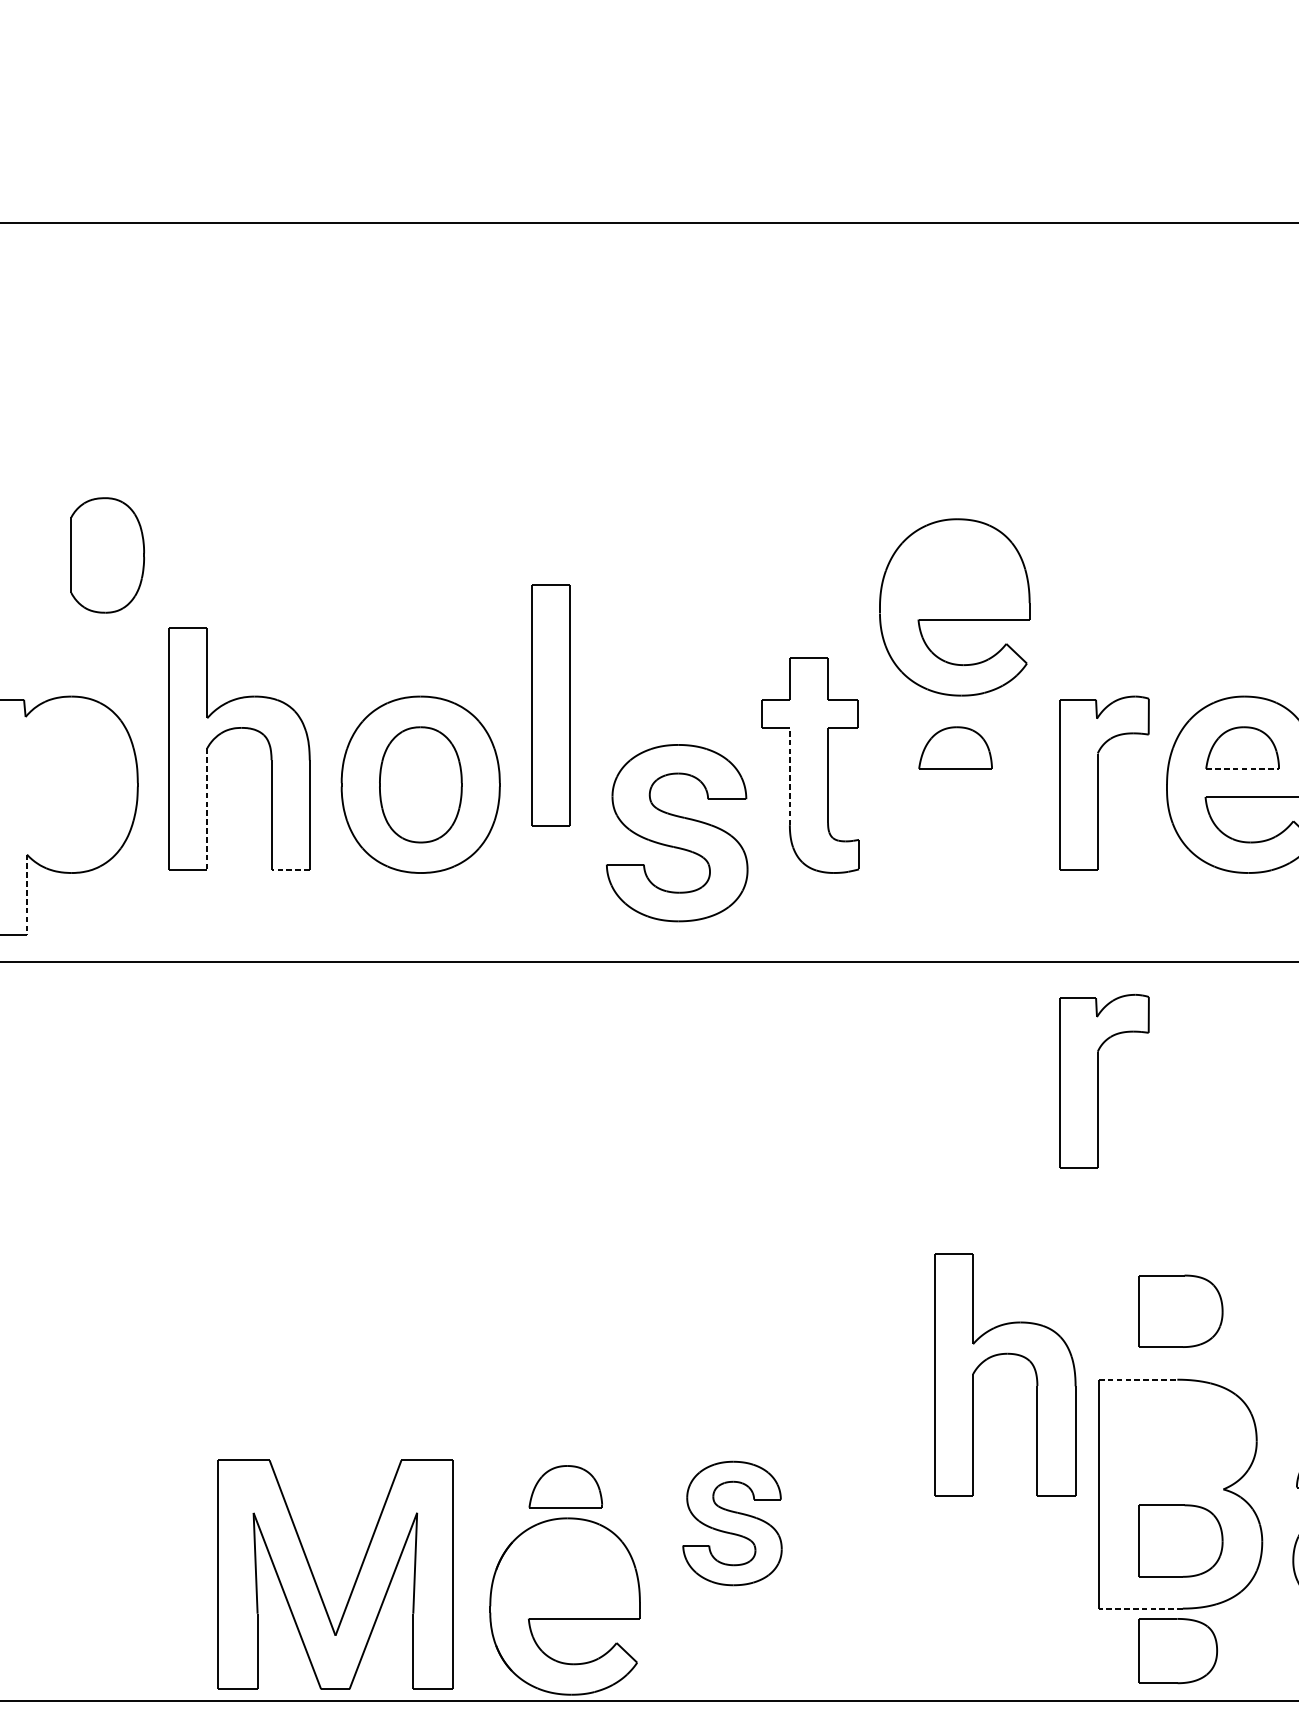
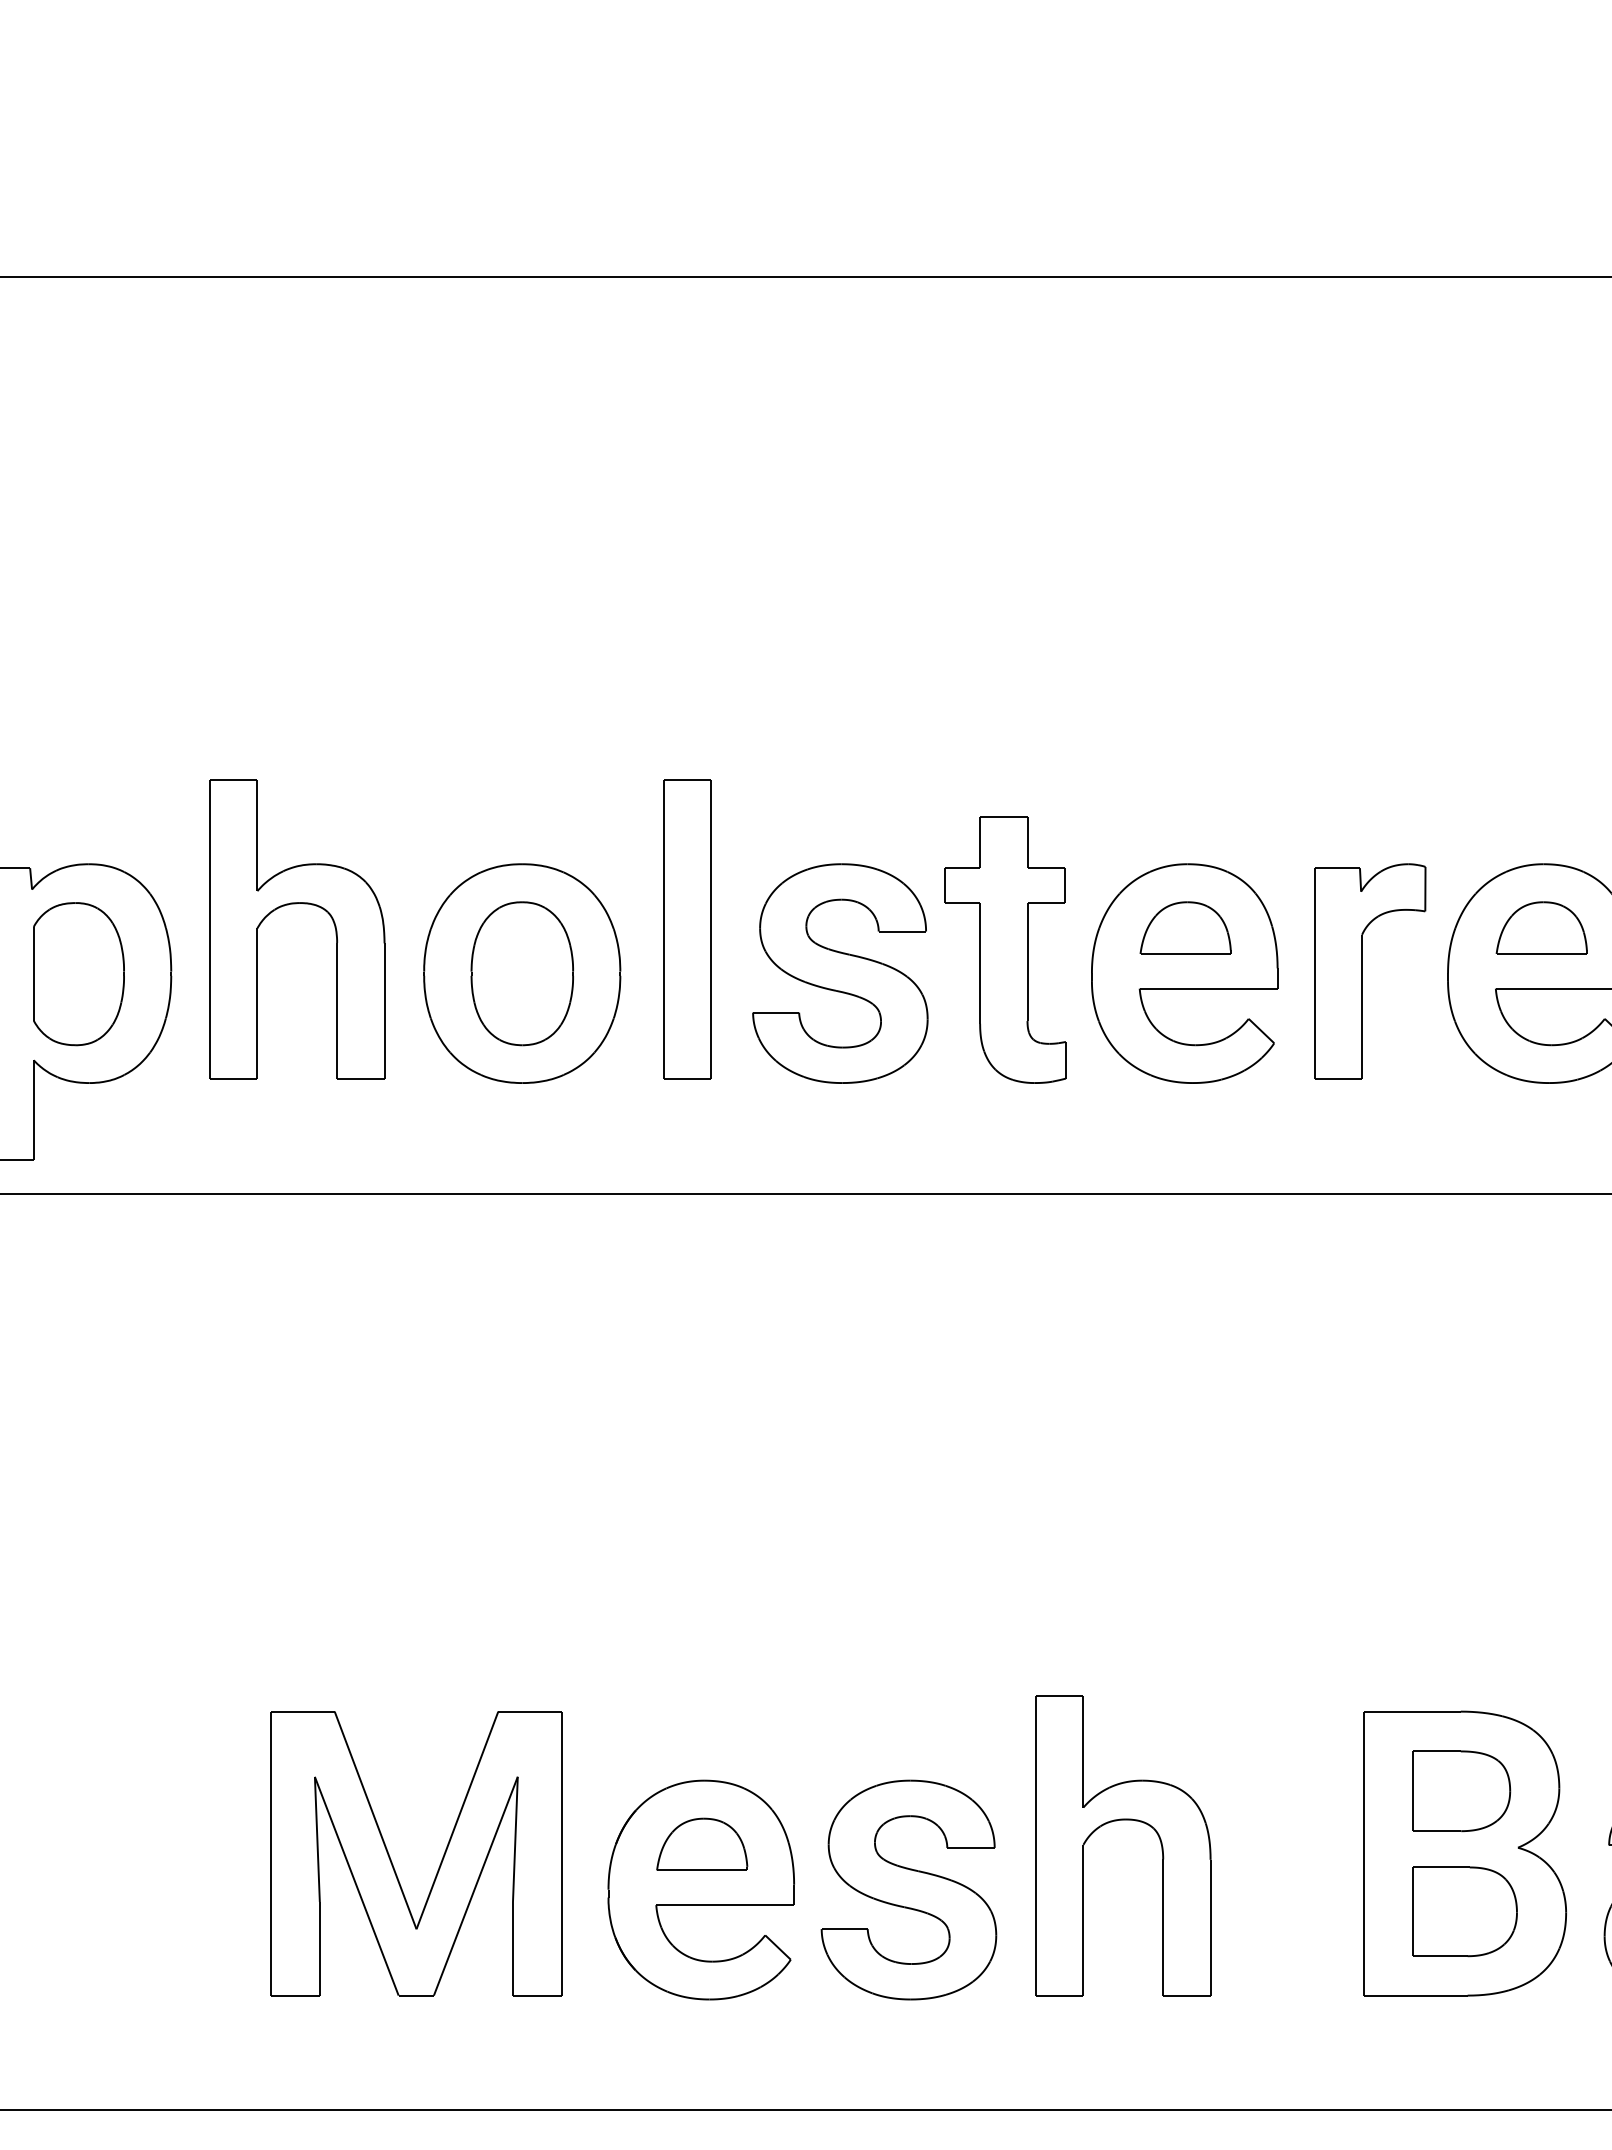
part: (107, 555) -> (78, 974), moved
part: (954, 607) -> (1184, 973), moved
part: (550, 705) -> (687, 929), moved
line: (1243, 768) -> (1542, 953), dashed -> solid
line: (790, 775) -> (980, 962), dashed -> solid
line: (207, 809) -> (257, 1004), dashed -> solid
part: (677, 833) -> (840, 973), moved
line: (290, 870) -> (360, 1079), dashed -> solid
line: (26, 895) -> (33, 1110), dashed -> solid
part: (1098, 1081) -> (1362, 1341), removed
part: (1180, 1311) -> (1464, 1626), removed
part: (1005, 1354) -> (1123, 1820), moved
line: (1138, 1379) -> (1412, 1711), dashed -> solid
part: (732, 1523) -> (908, 1889), size x1.43
part: (316, 1583) -> (393, 1864), moved
part: (564, 1606) -> (700, 1889), moved
line: (1140, 1608) -> (1415, 1995), dashed -> solid
part: (1177, 1651) -> (1461, 1791), moved

